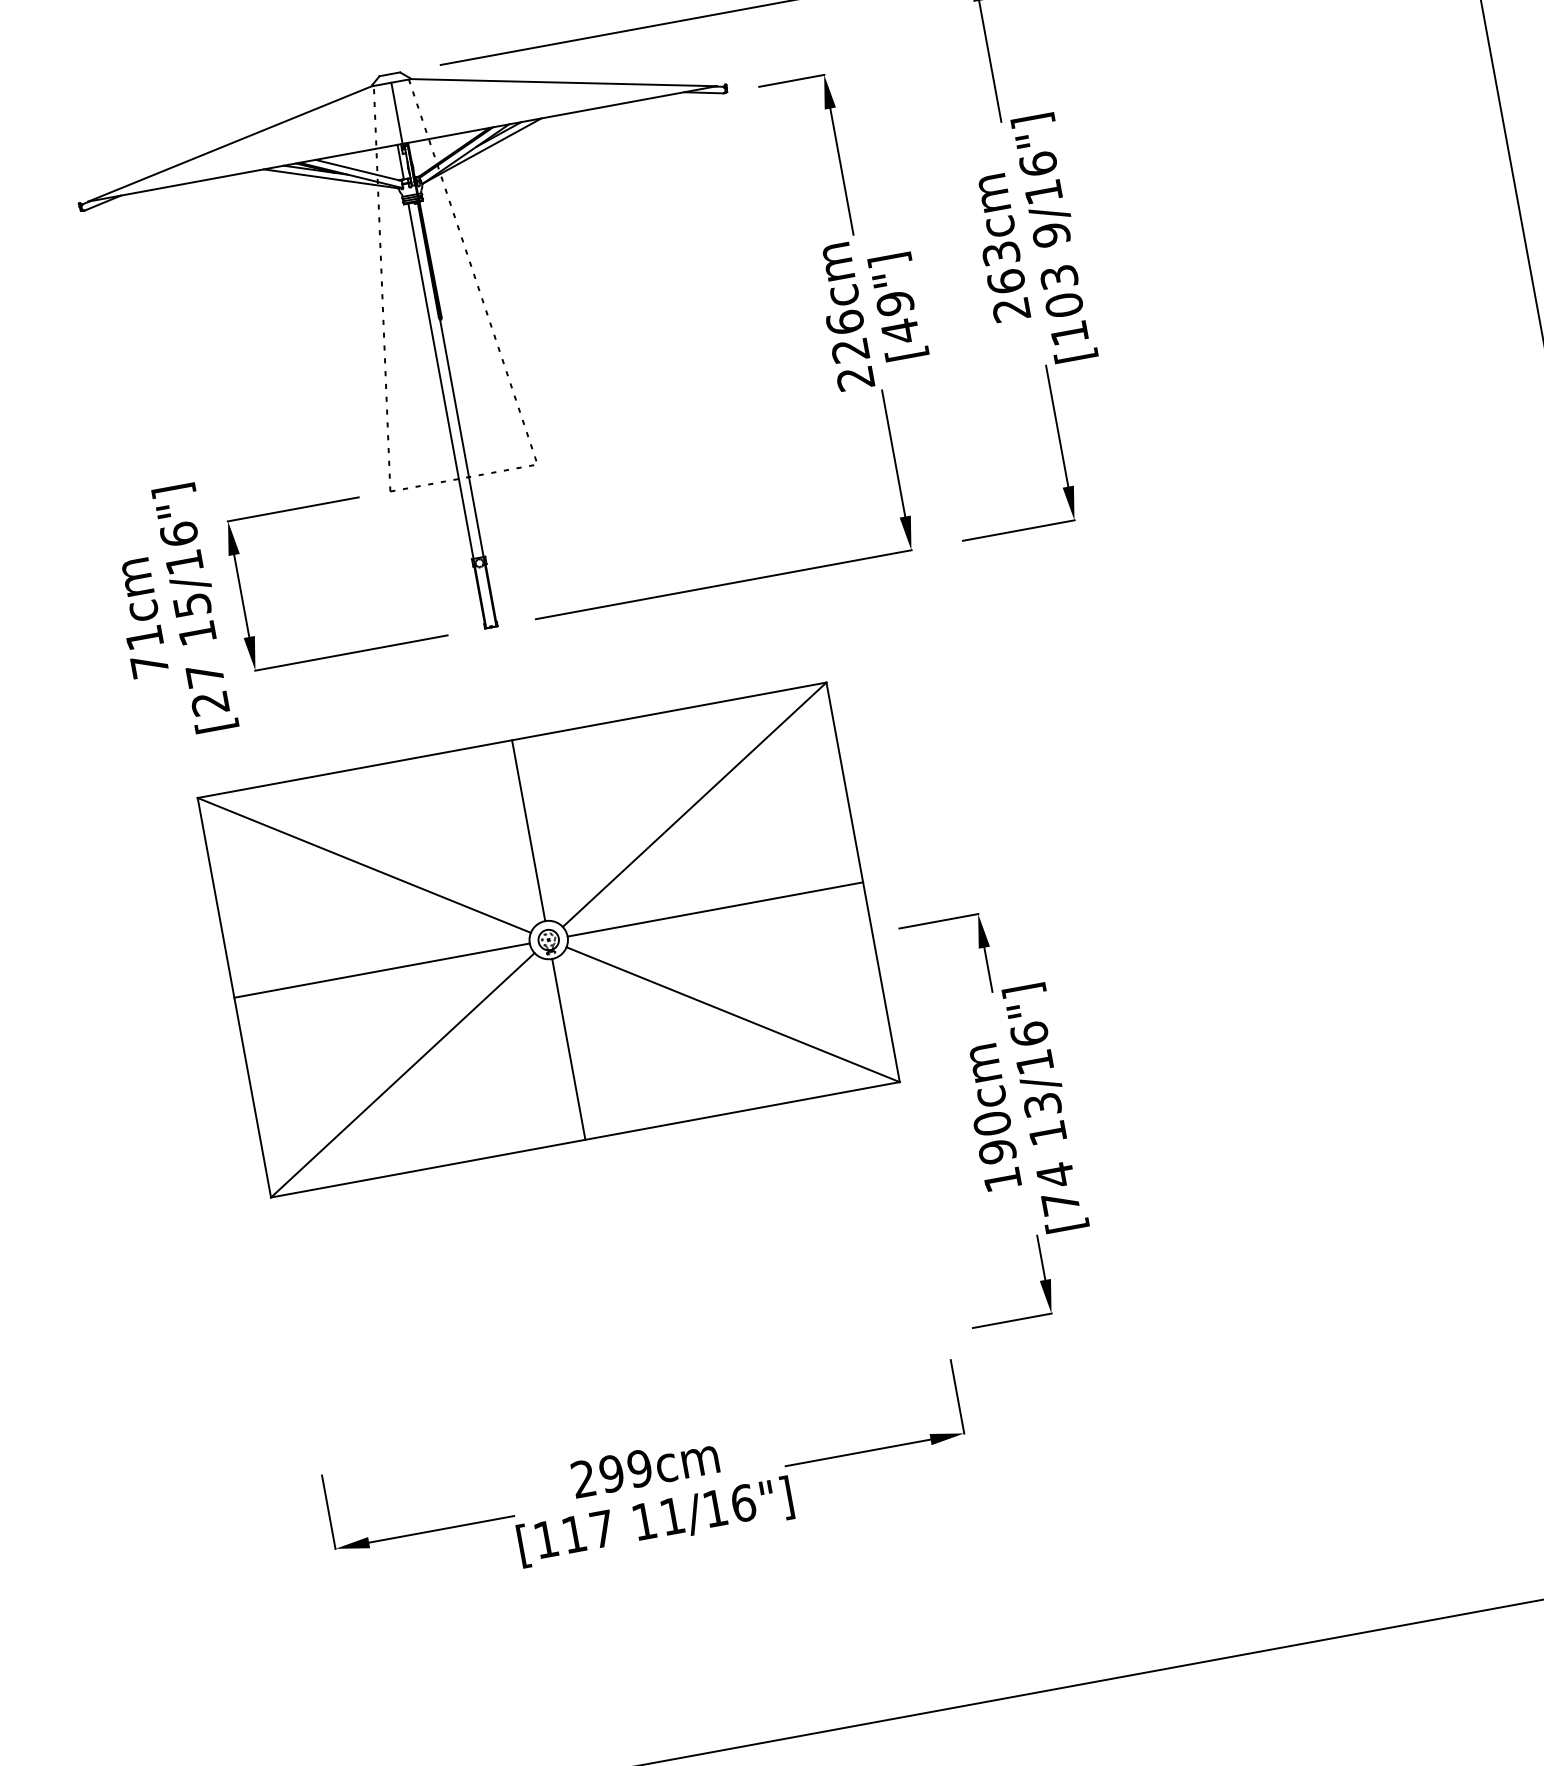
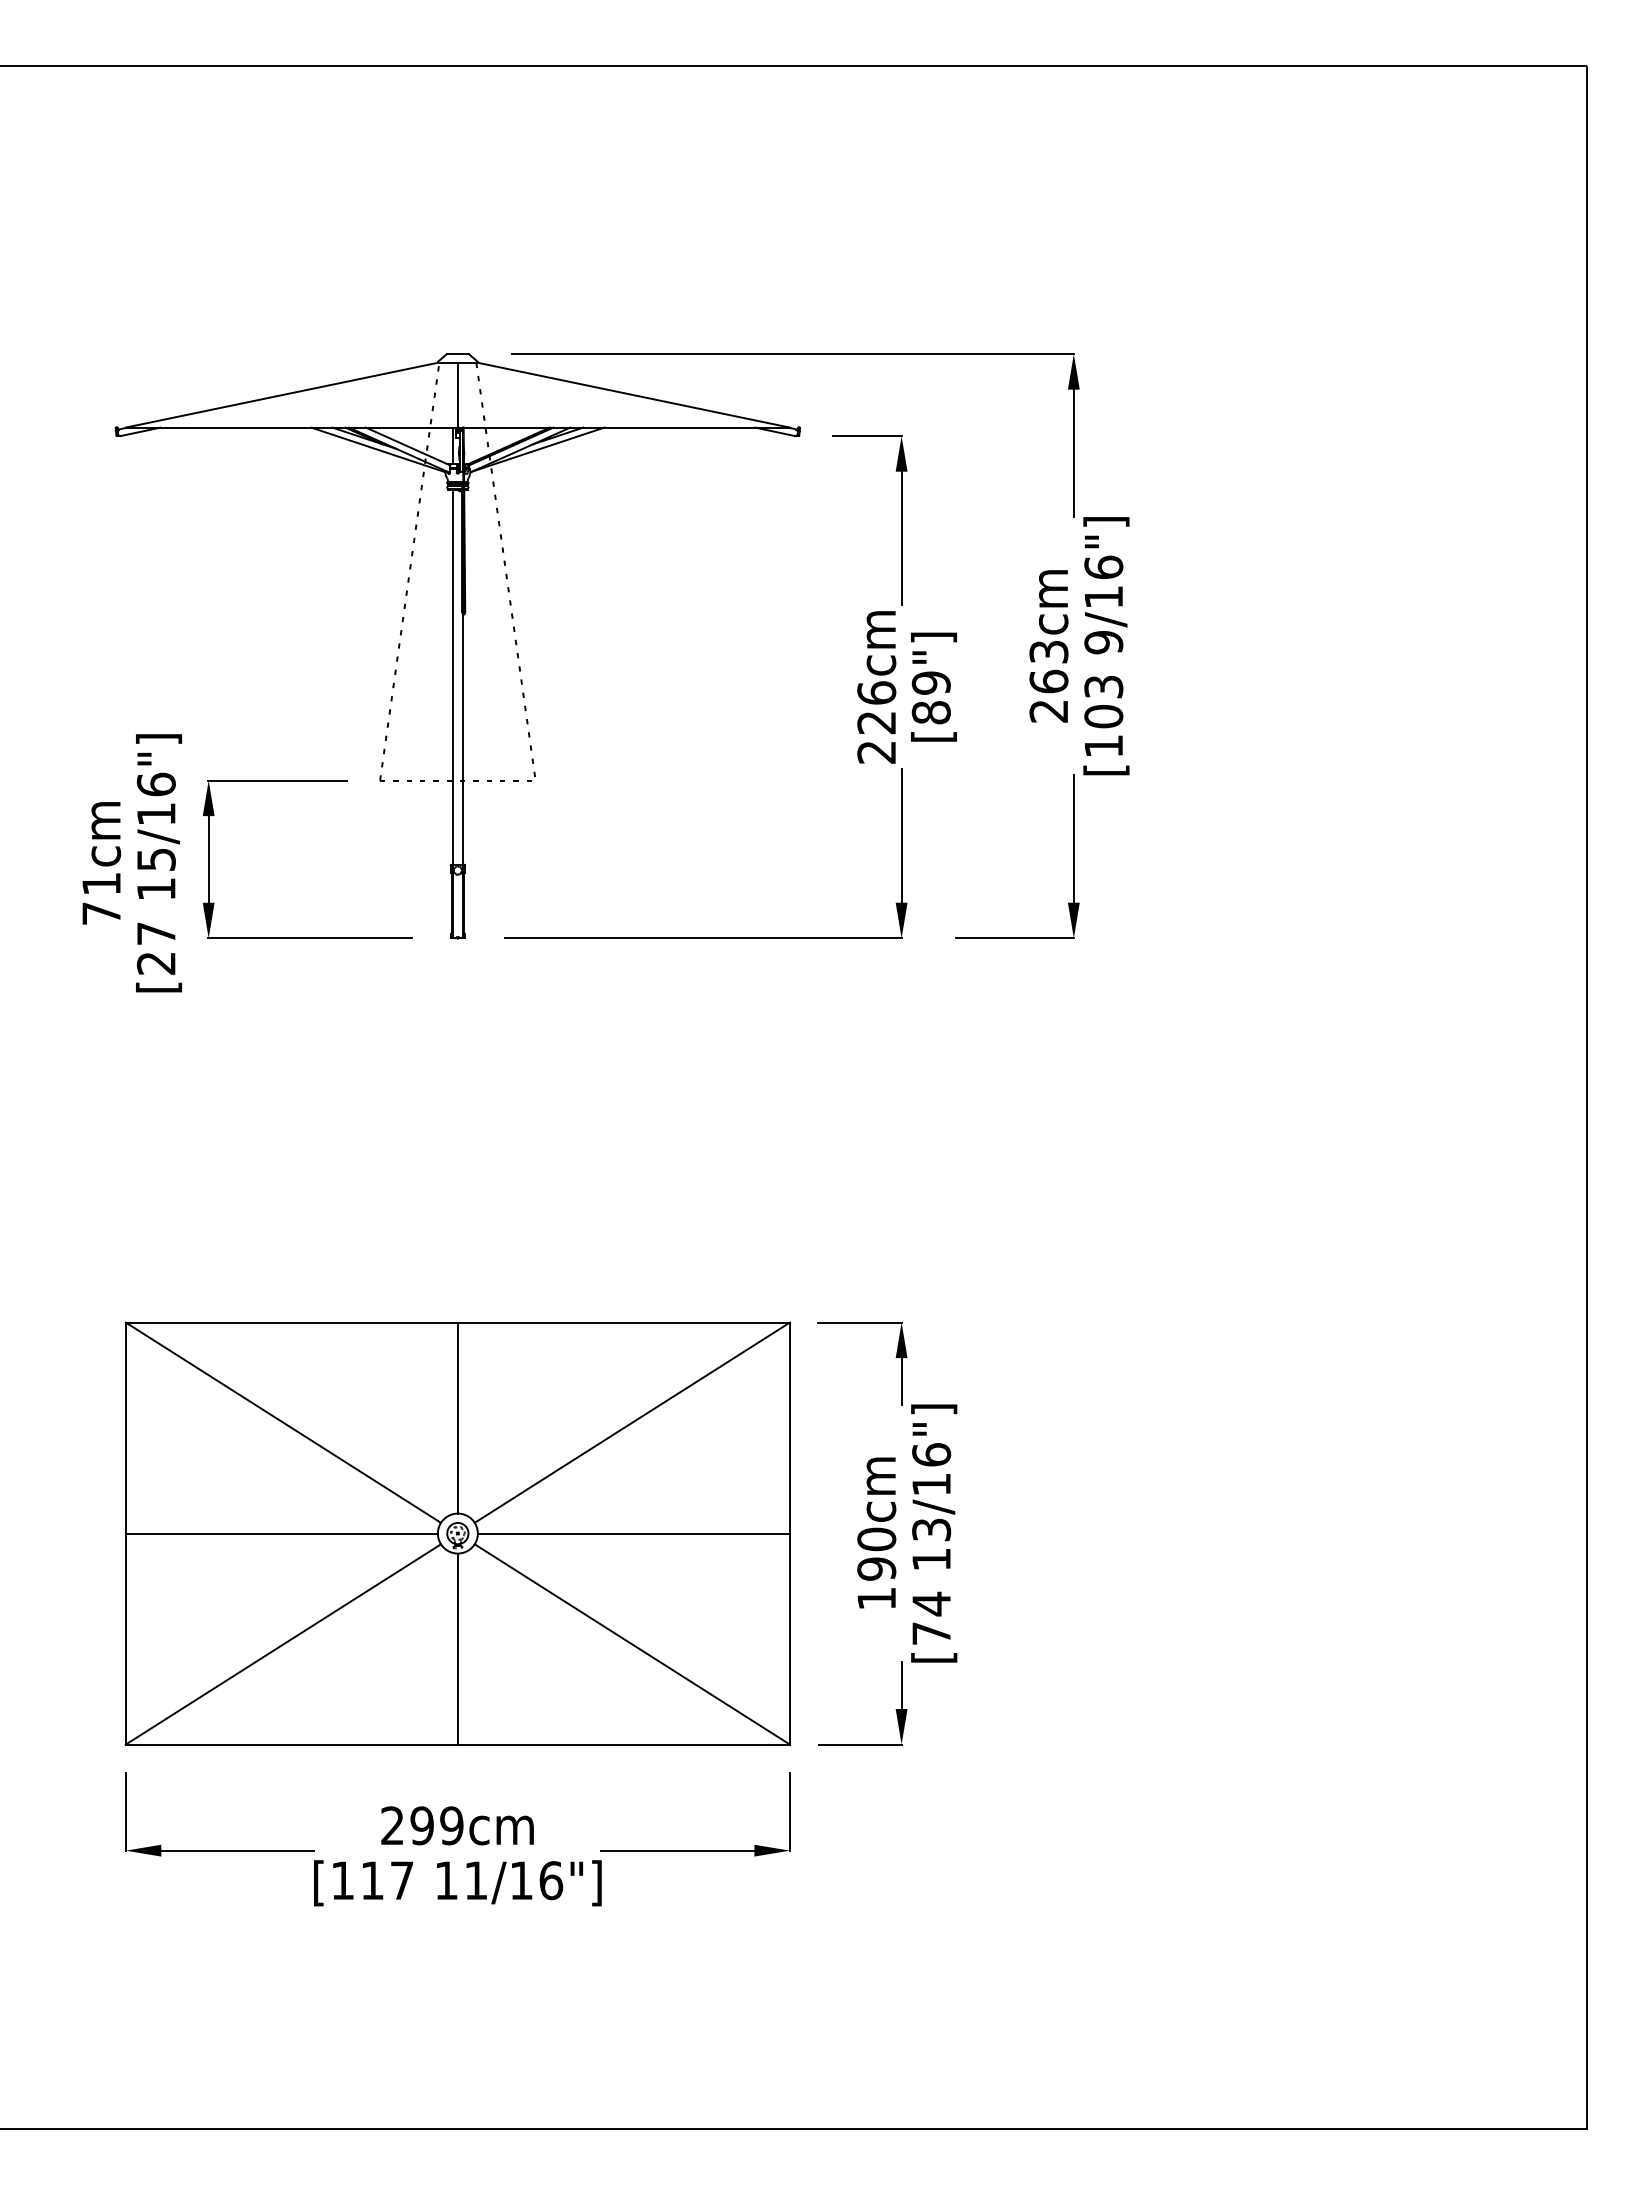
text: (899, 331) -> (930, 712), [49"] -> [89"]
part: (548, 940) -> (457, 1533), moved

